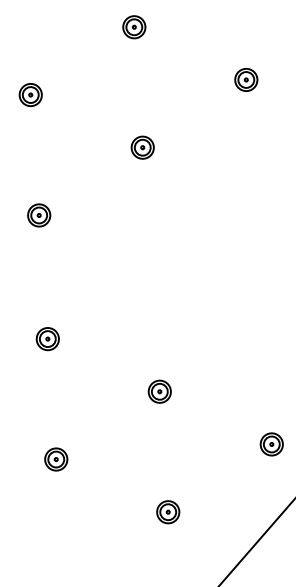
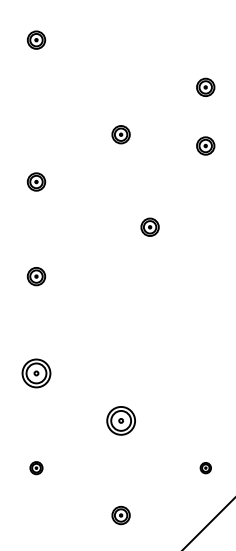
part: (245, 79) -> (205, 145), moved
part: (141, 146) -> (149, 226), moved
part: (47, 338) -> (36, 373), size x1.6
part: (159, 391) -> (120, 420), size x1.6
part: (271, 443) -> (205, 467), size x0.6
part: (56, 458) -> (36, 467), size x0.7

